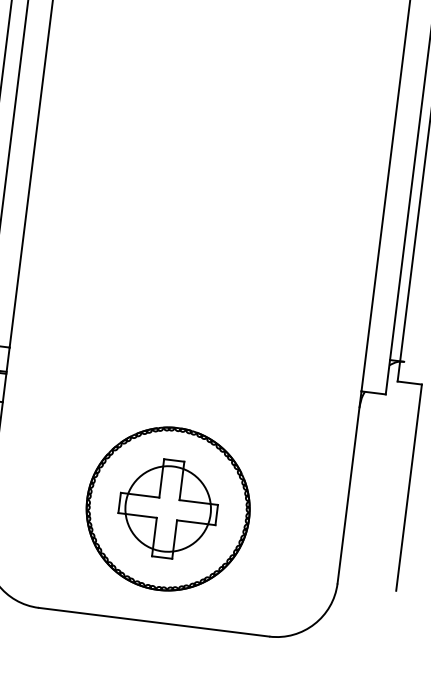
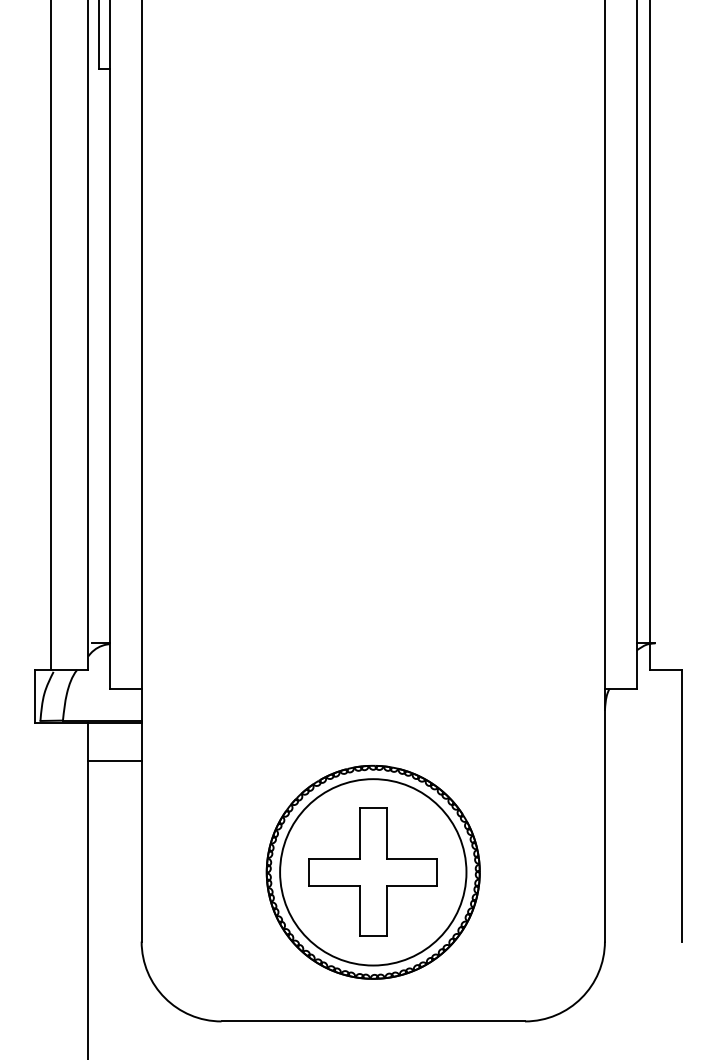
circle: (168, 509) -> (373, 872), size x1.67

